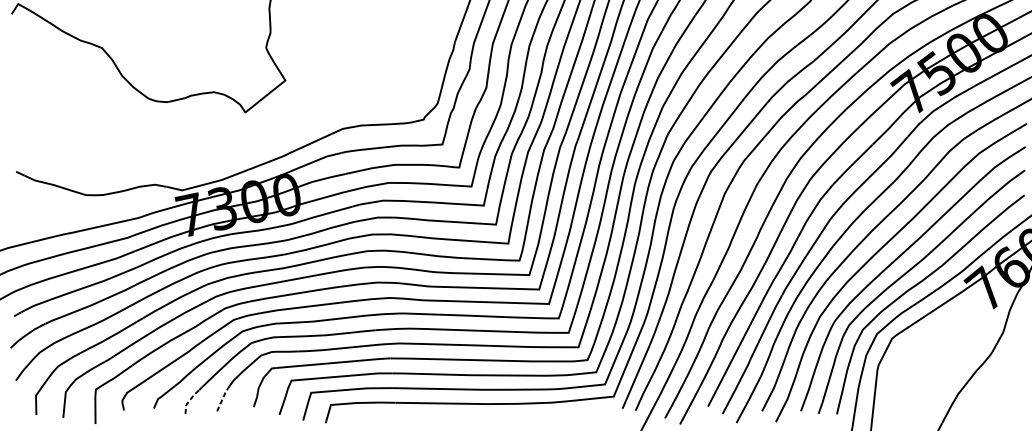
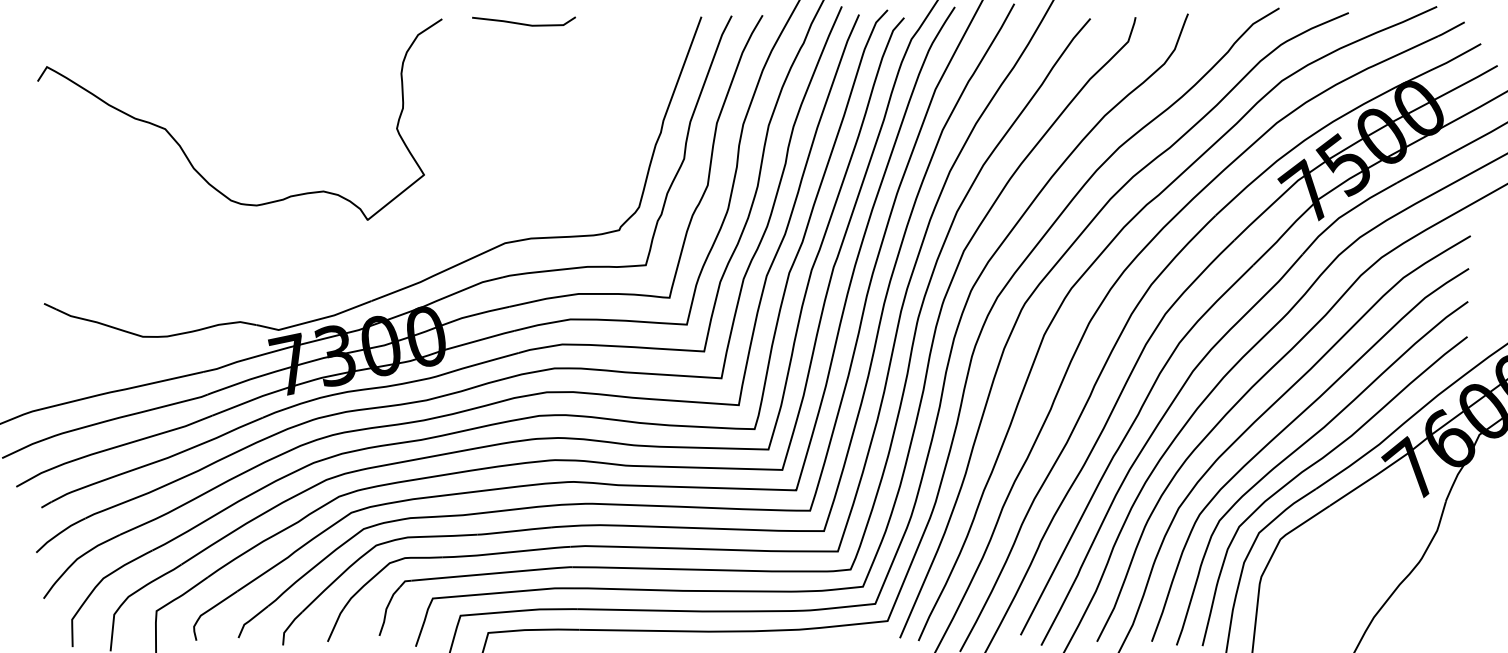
line: (222, 399) -> (335, 624), dashed -> solid
line: (189, 400) -> (288, 626), dashed -> solid

